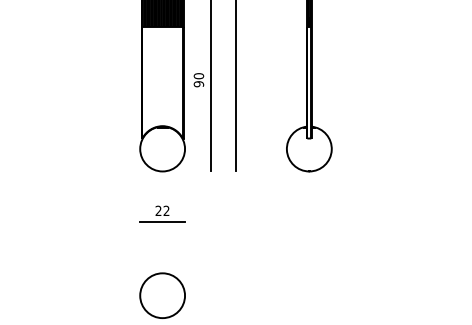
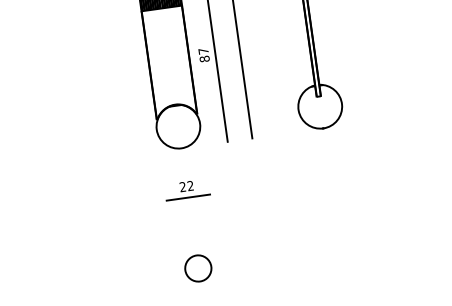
text: (198, 80) -> (203, 55), 90 -> 87
circle: (162, 295) -> (198, 268), size x0.6

